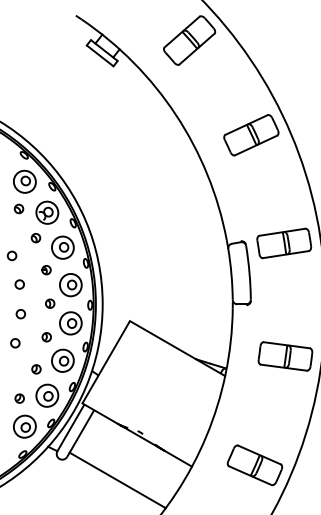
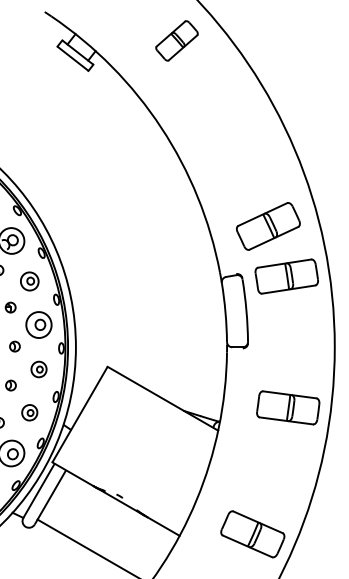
part: (189, 40) -> (176, 40), size x0.7
part: (251, 135) -> (268, 226), moved
part: (62, 247) -> (29, 281), size x0.7
part: (70, 323) -> (38, 369), size x0.6
part: (62, 360) -> (29, 412), size x0.6

